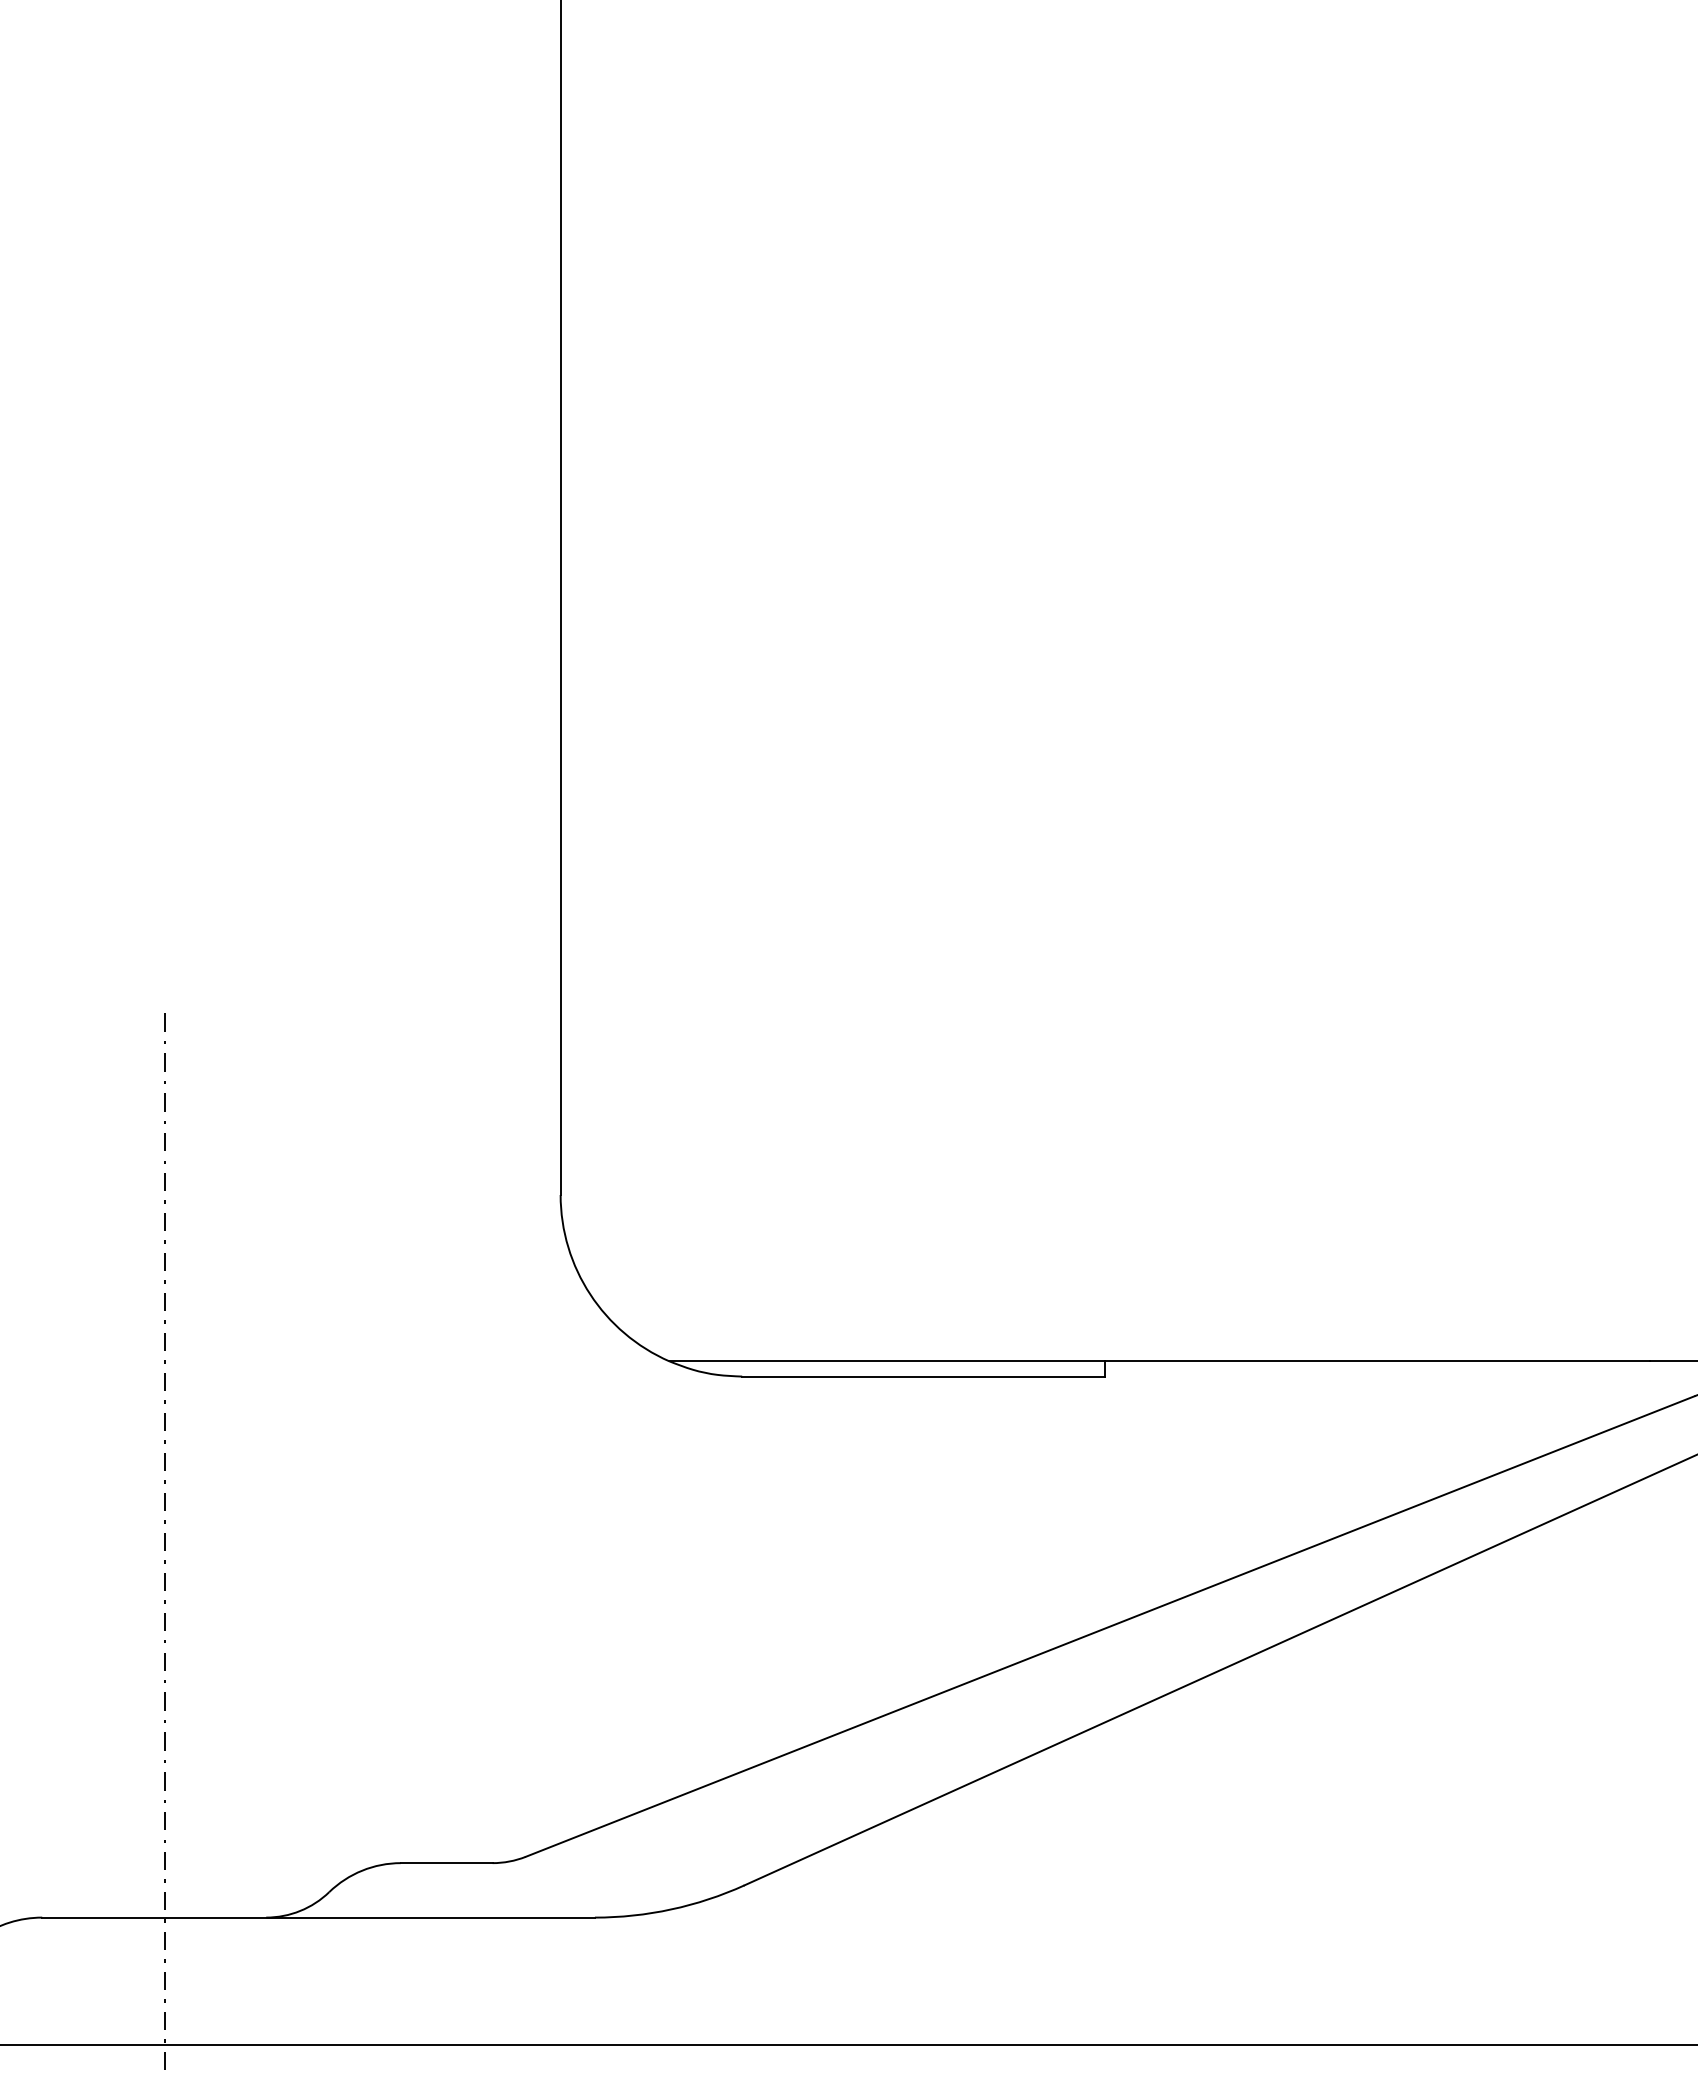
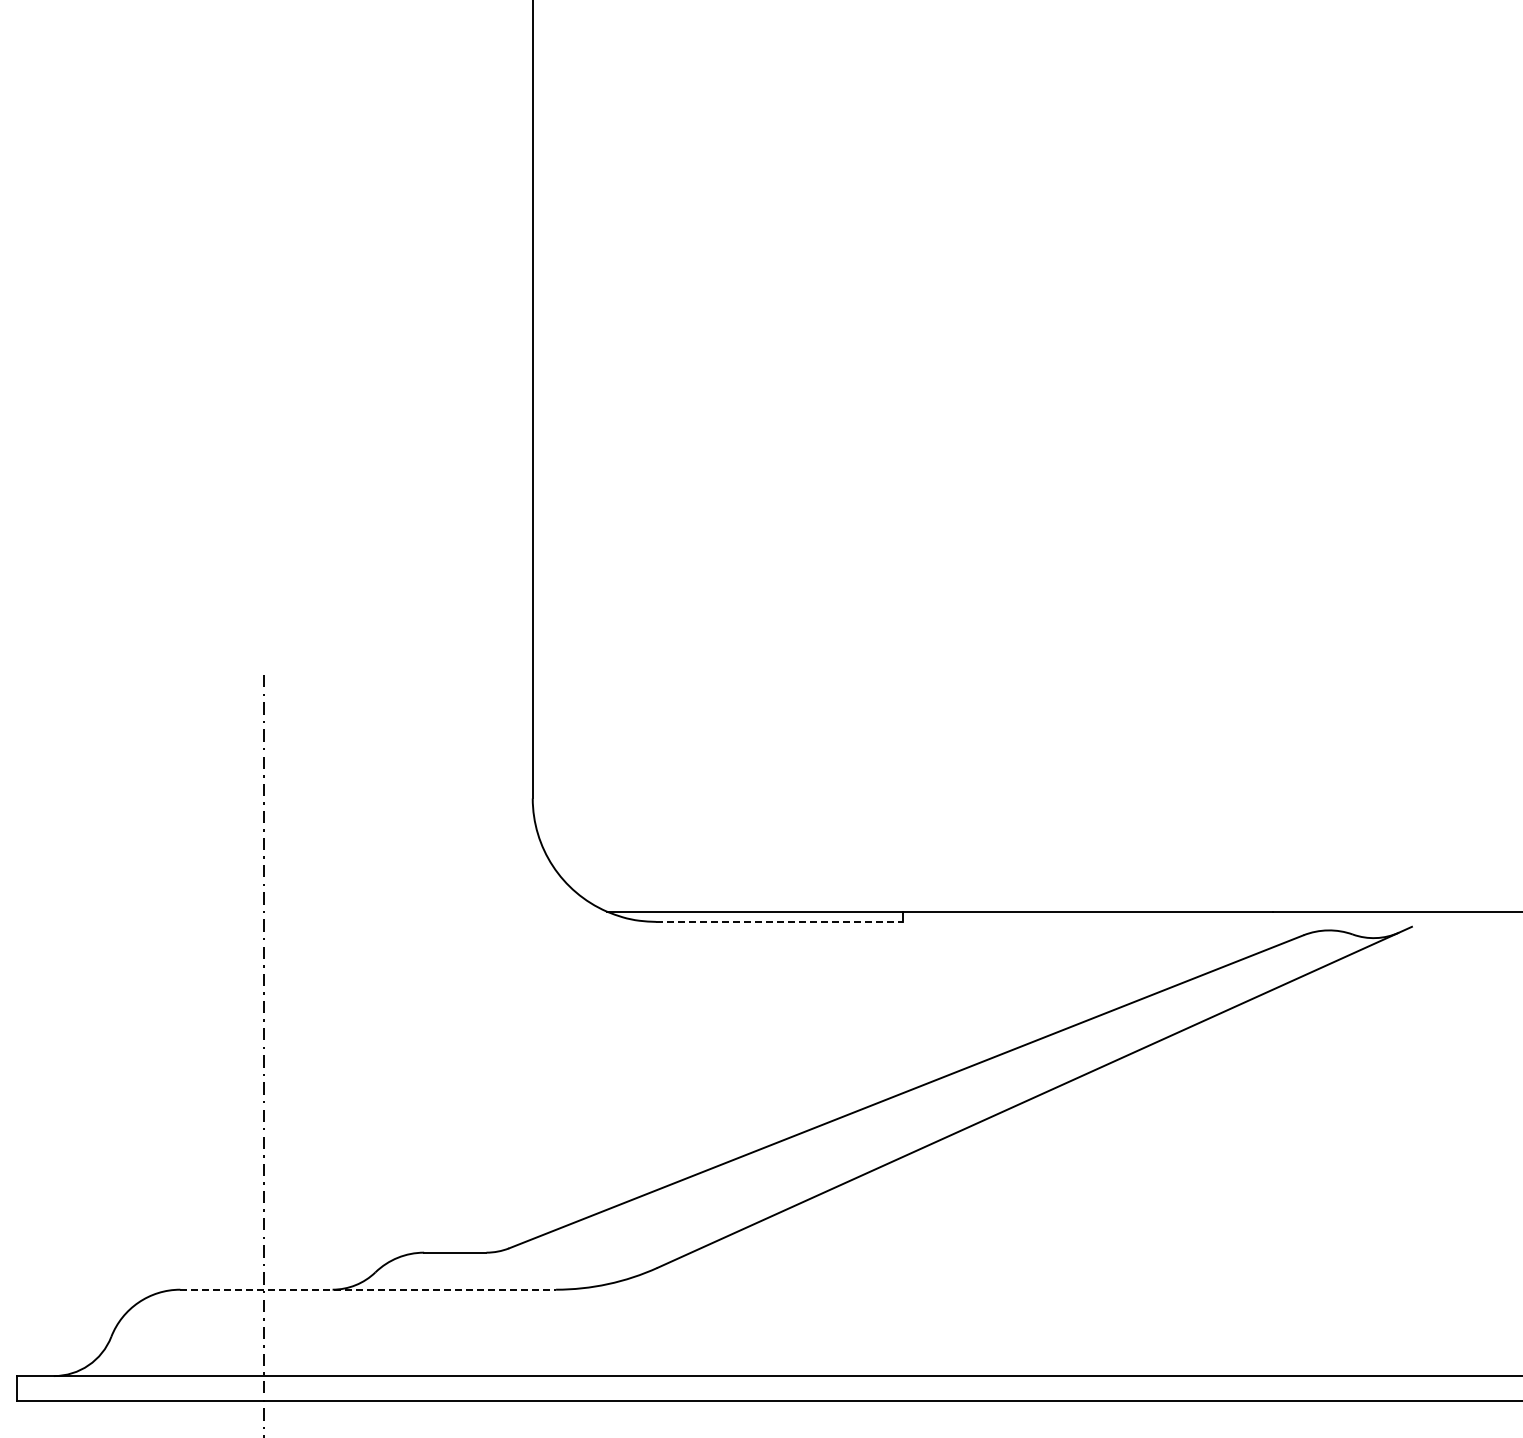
line: (925, 1375) -> (780, 921), solid -> dashed
line: (319, 1917) -> (368, 1289), solid -> dashed

